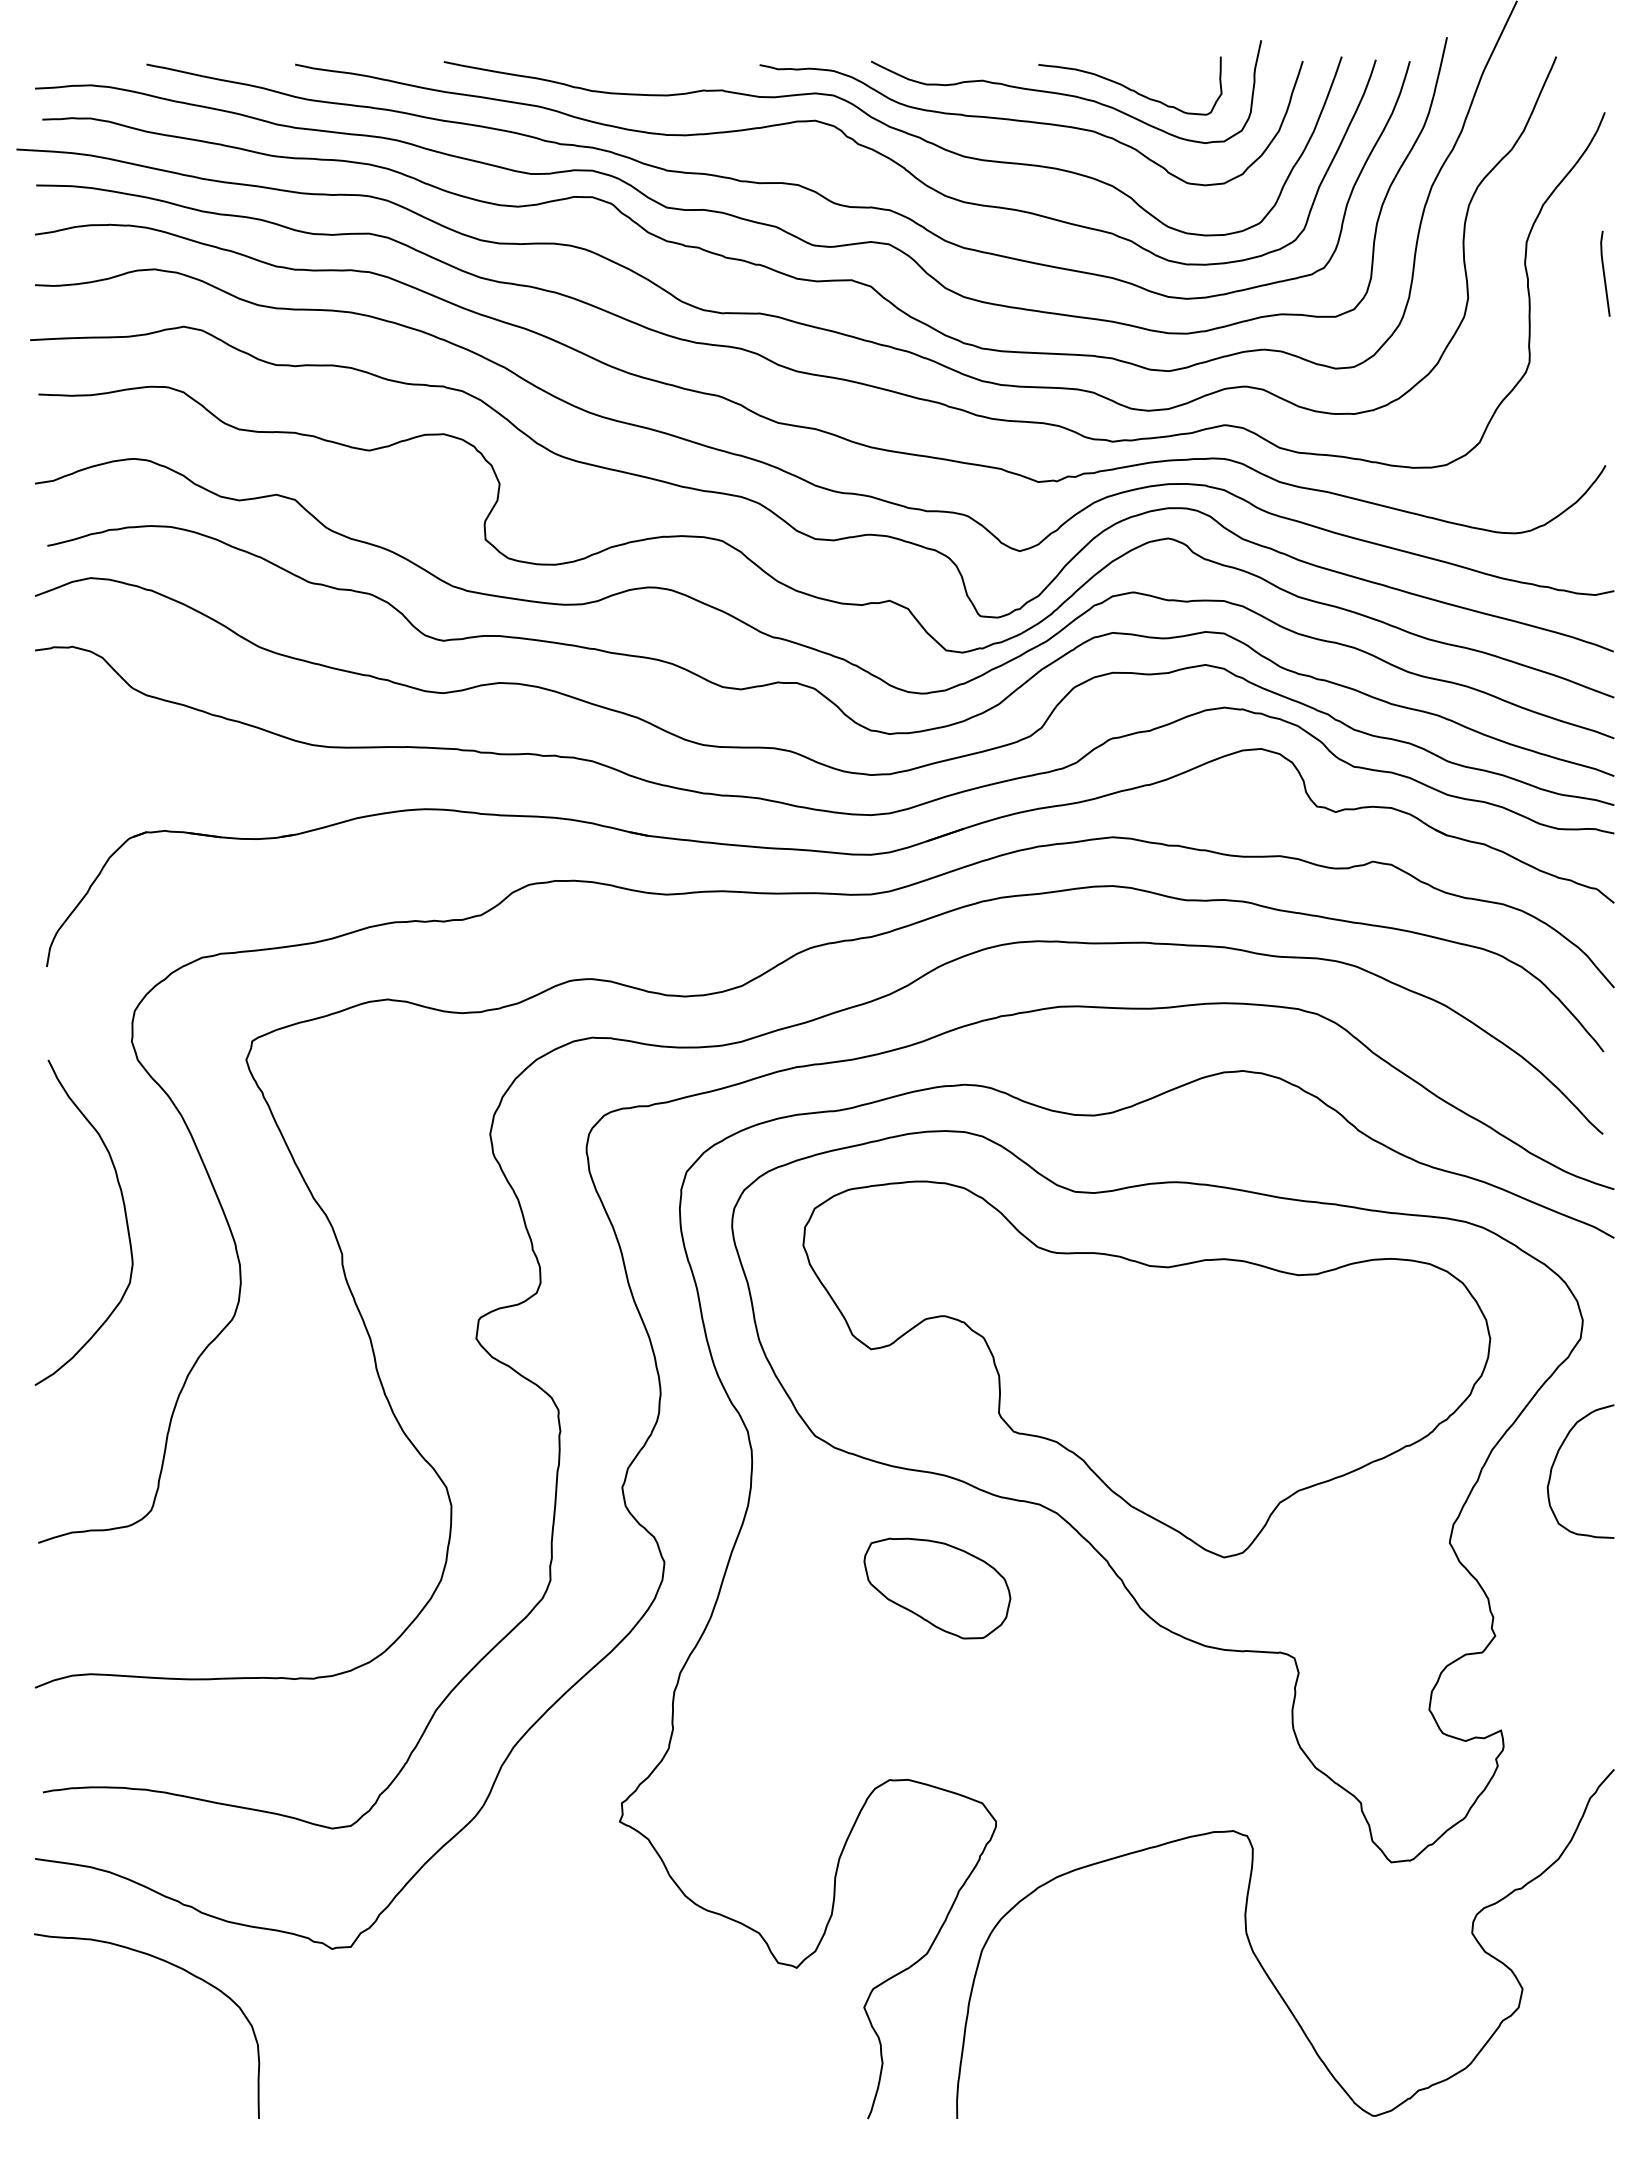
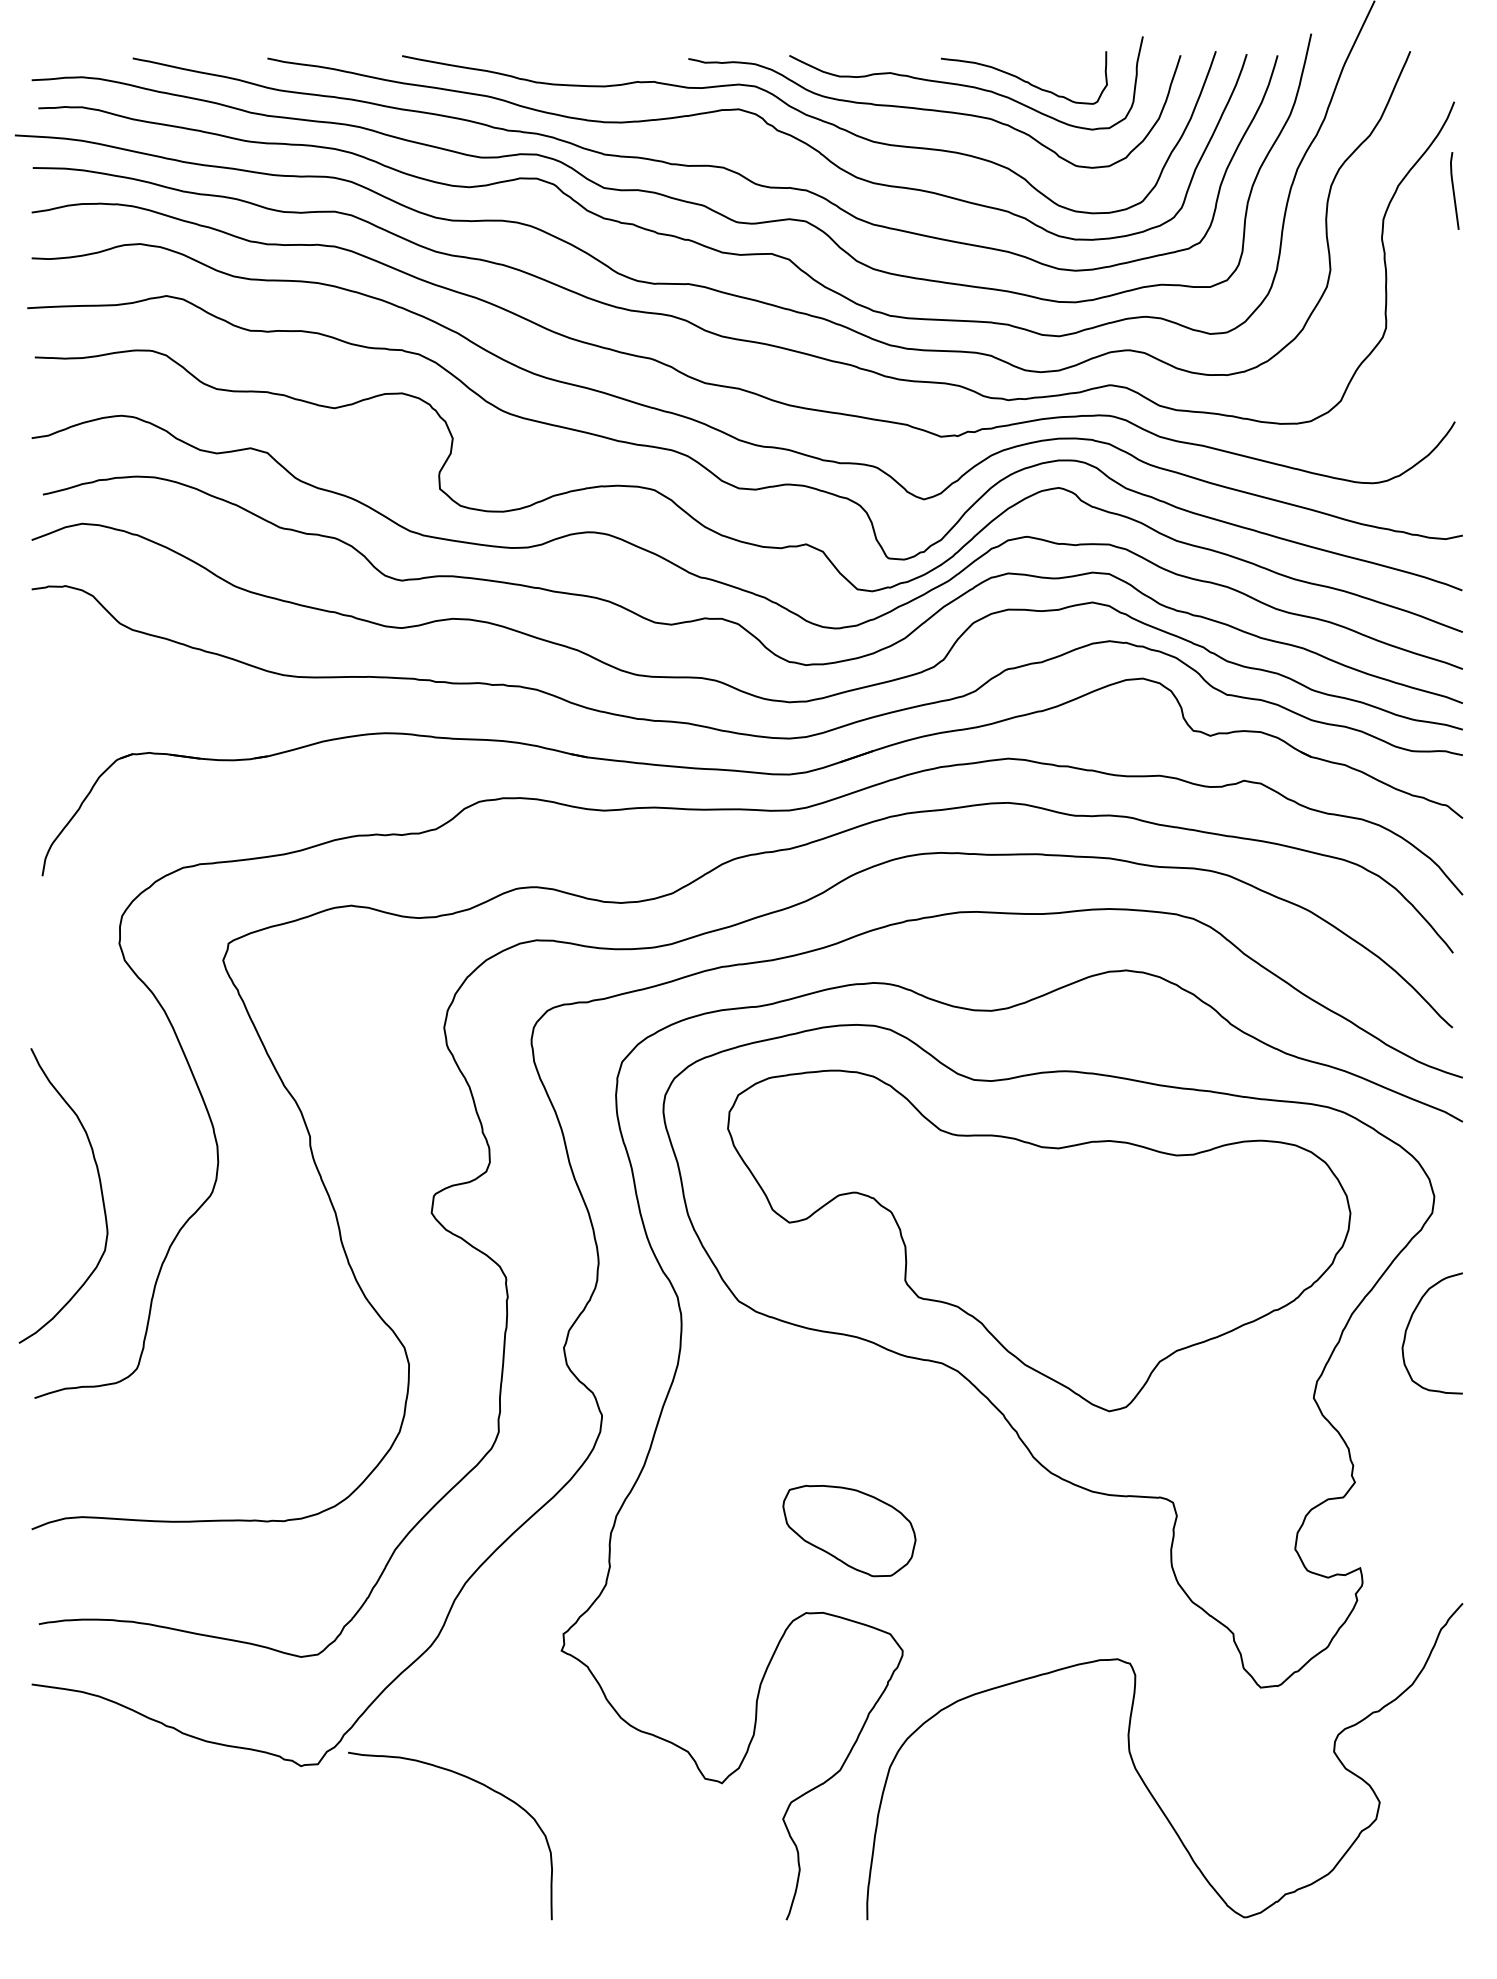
line: (1604, 273) -> (1453, 190), moved
curve: (124, 1213) -> (100, 1187), moved
part: (937, 1588) -> (849, 1530), moved
curve: (176, 1967) -> (477, 1782), moved

